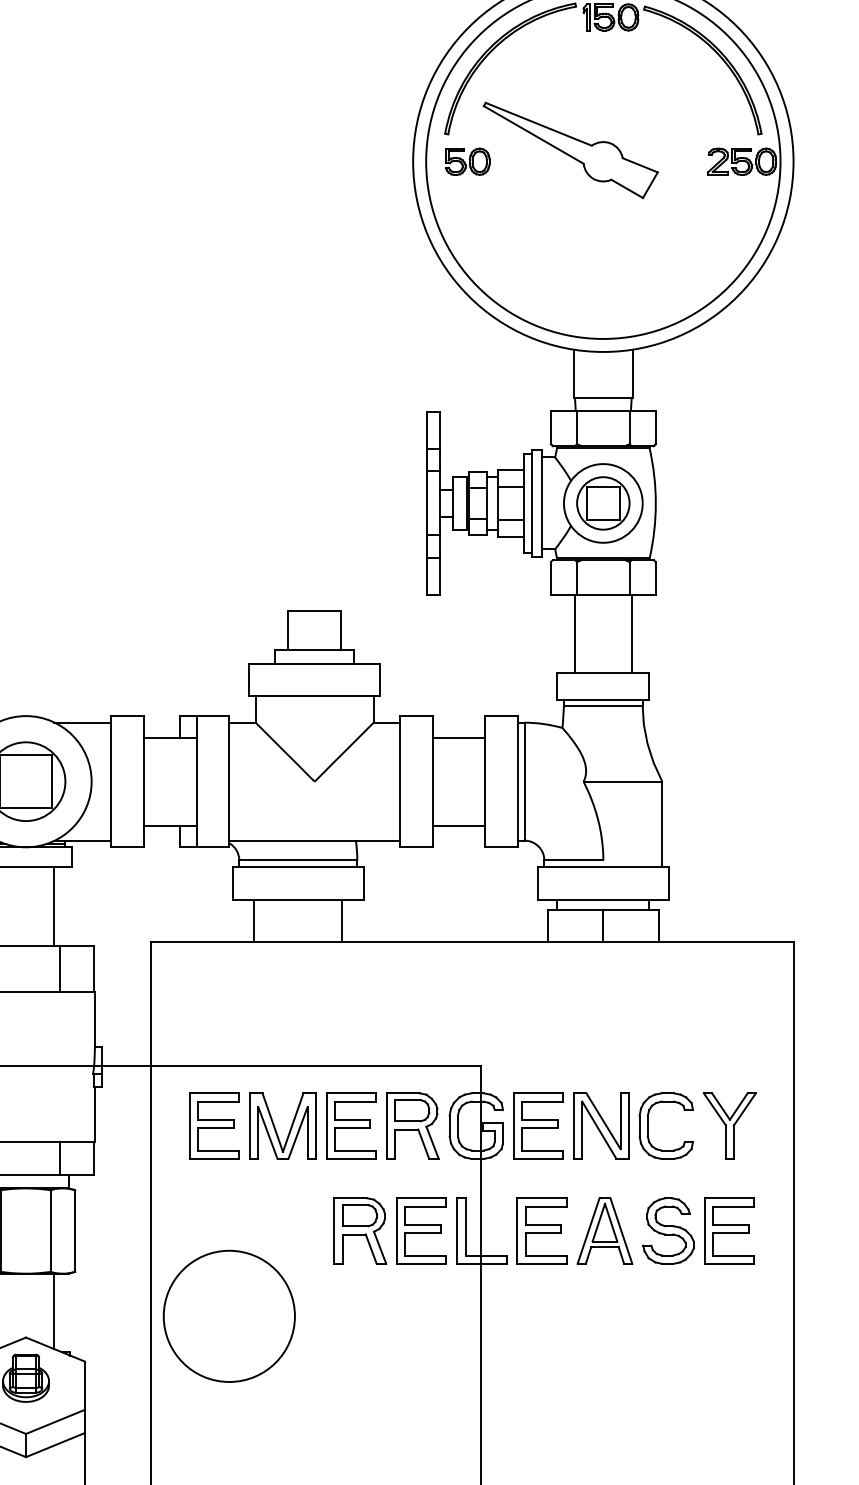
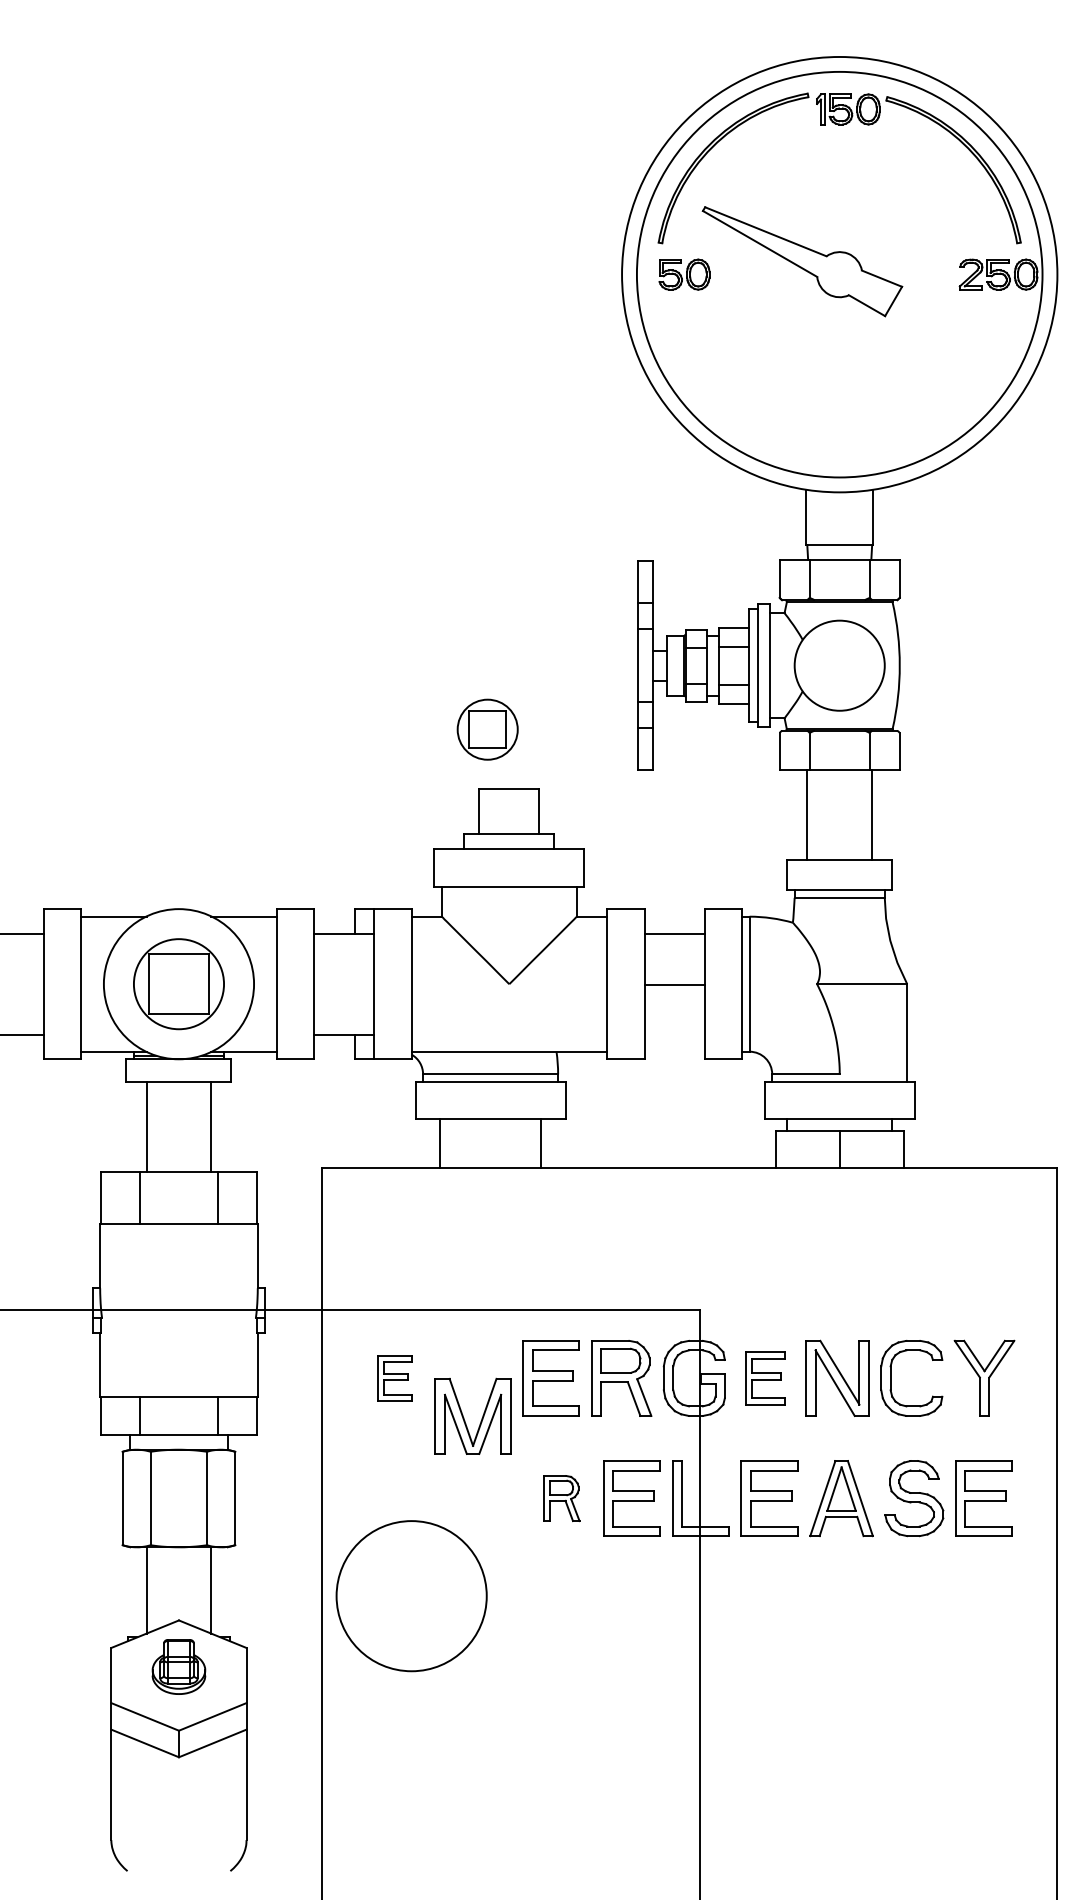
part: (603, 503) -> (487, 729), moved
line: (458, 825) -> (674, 984), moved
part: (214, 1126) -> (394, 1378), size x0.6
part: (538, 1126) -> (765, 1378), size x0.7
part: (275, 1127) -> (464, 1417), moved
part: (360, 1231) -> (561, 1498), size x0.6

